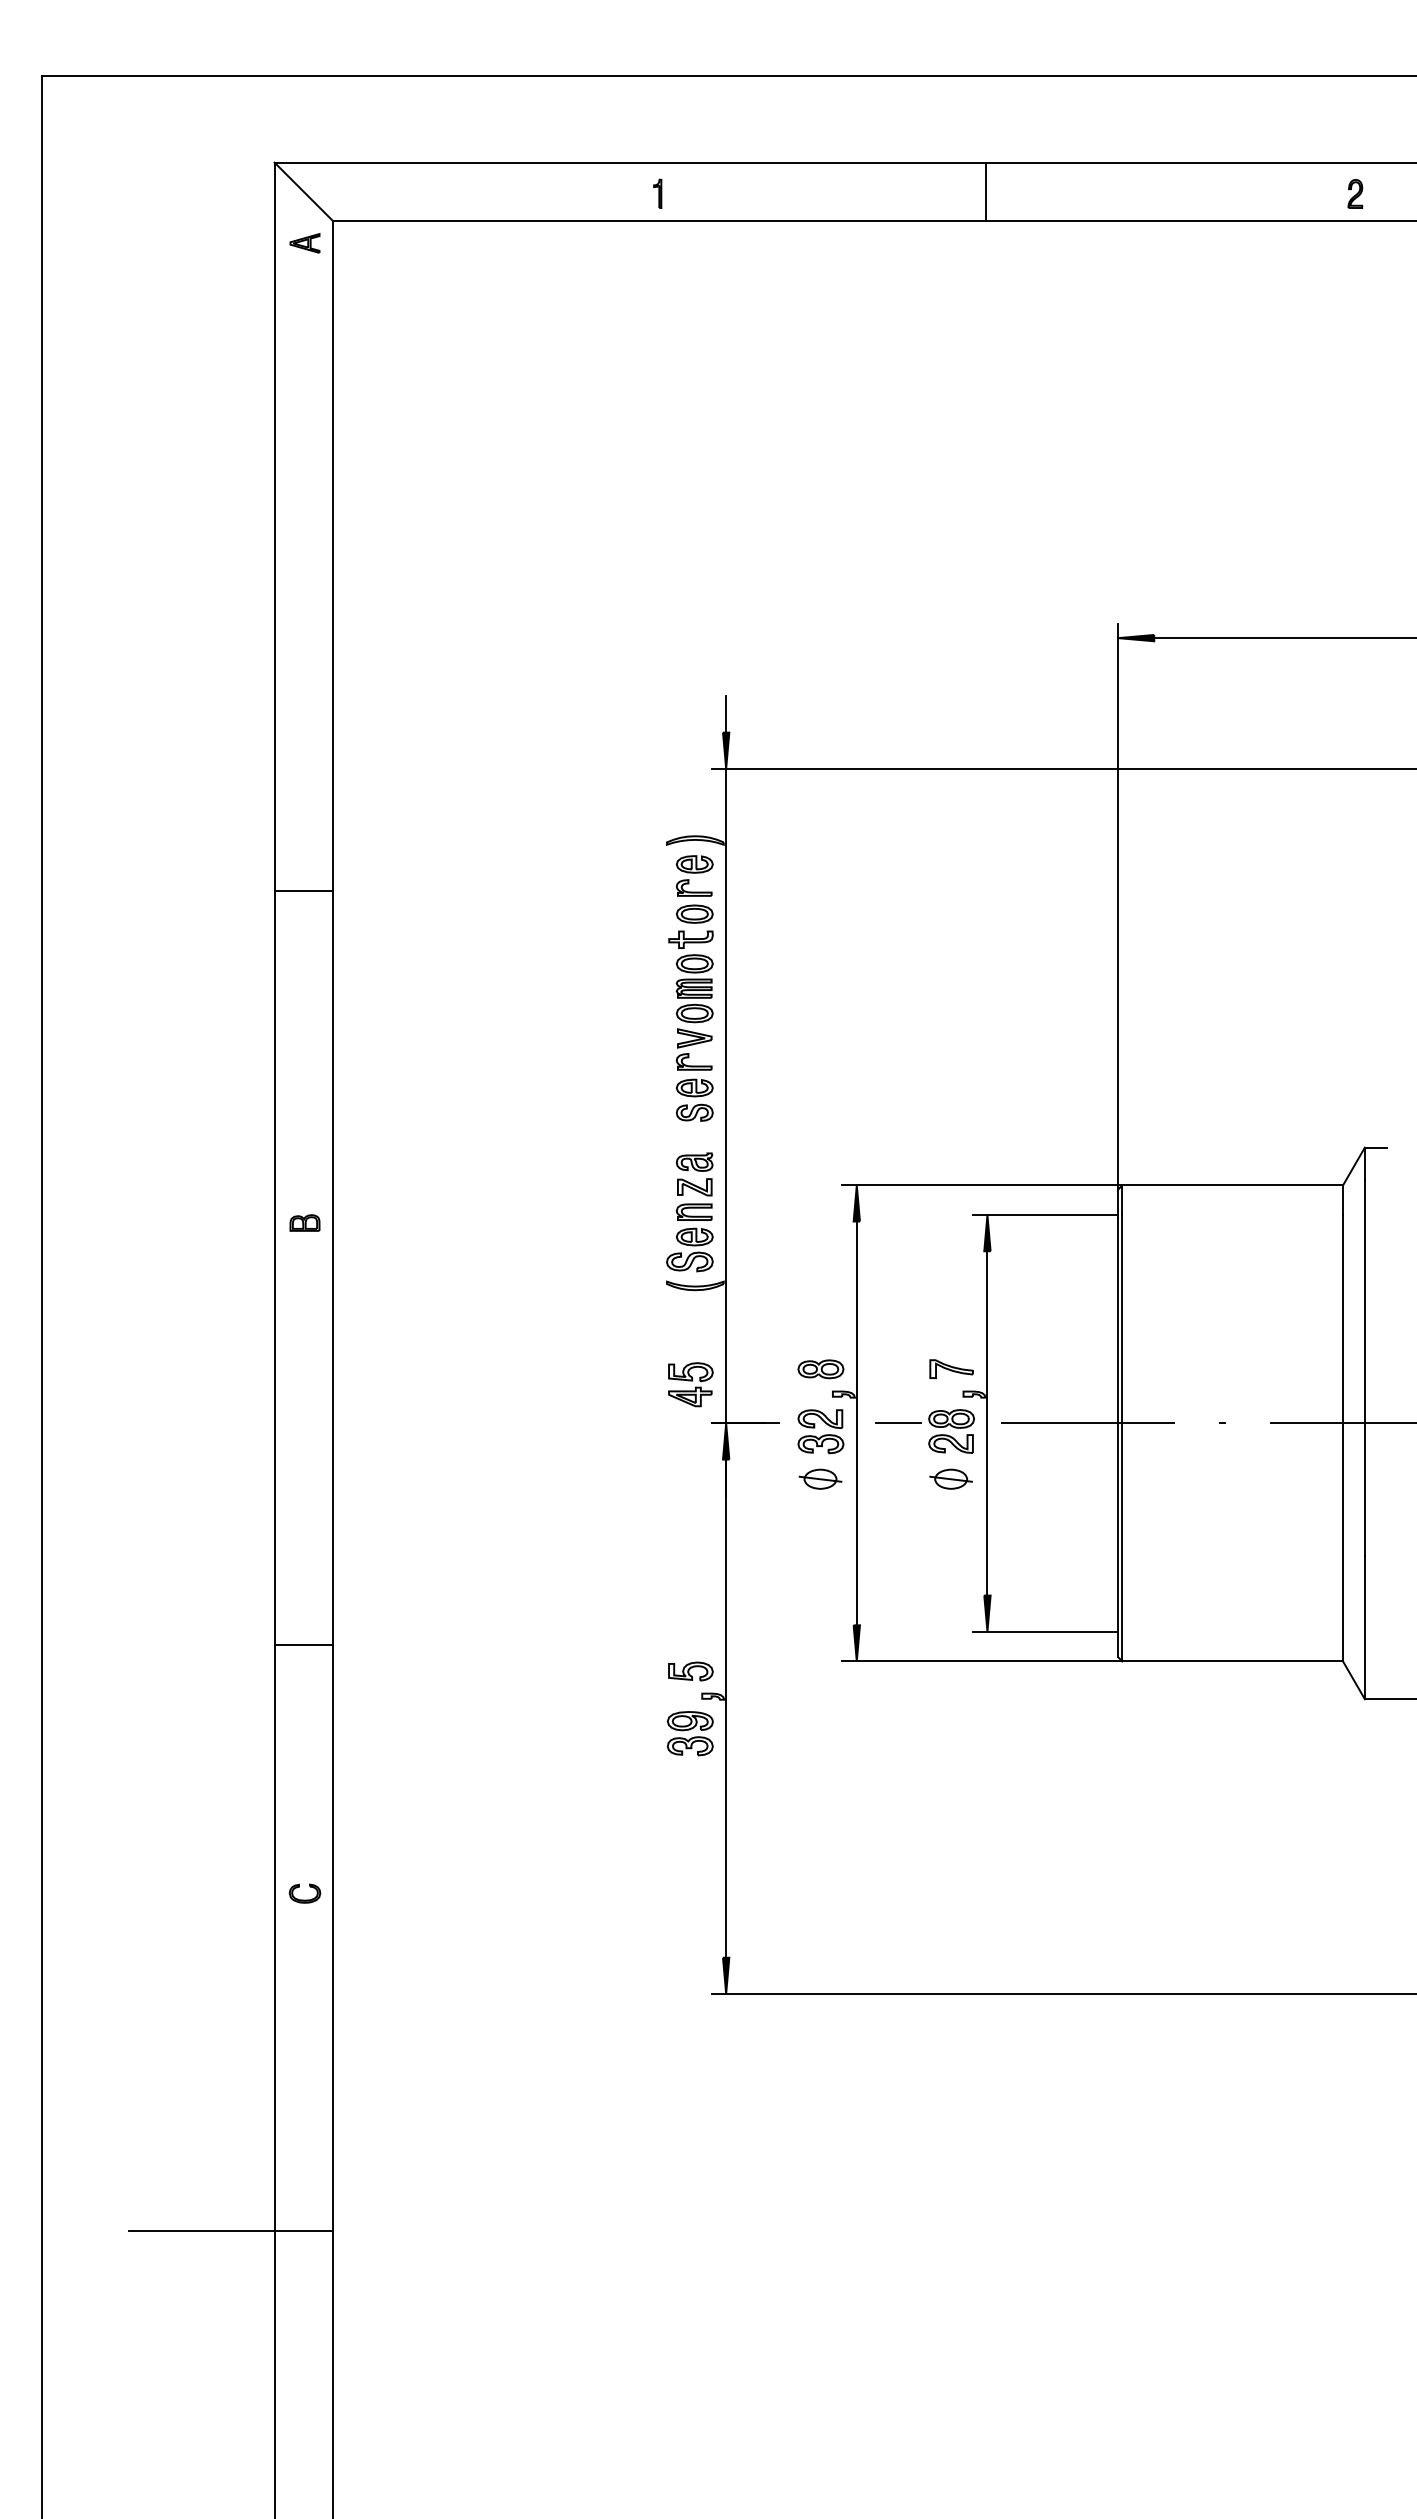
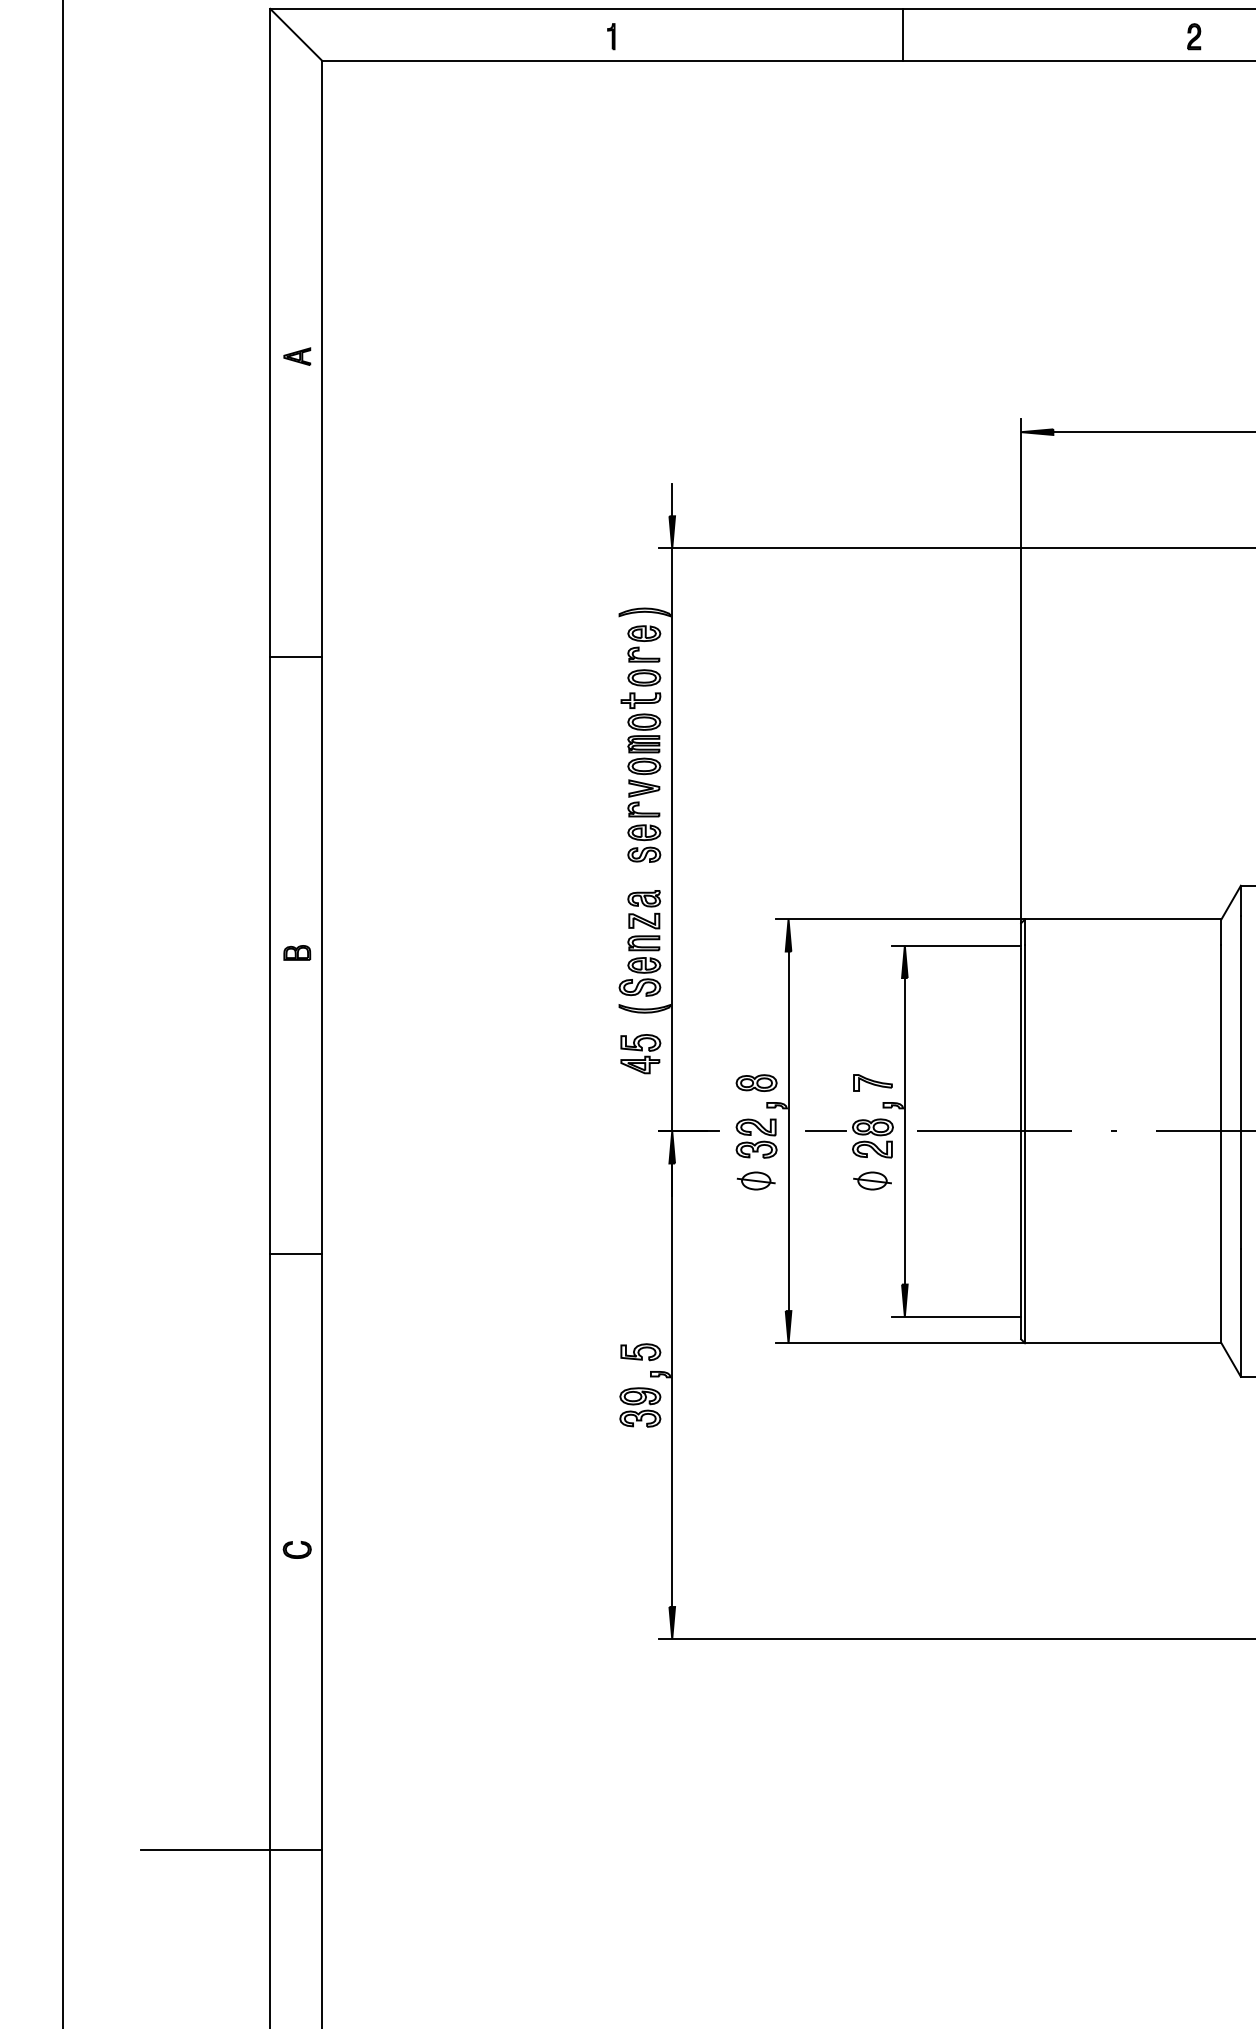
part: (1355, 193) -> (1194, 36), moved
part: (304, 243) -> (296, 356), moved
part: (690, 1384) -> (640, 1053), moved
line: (303, 1644) -> (295, 1253), moved

